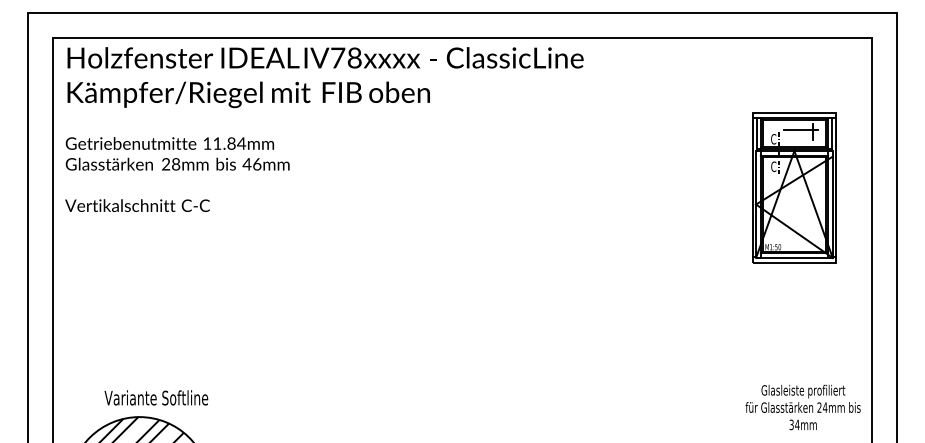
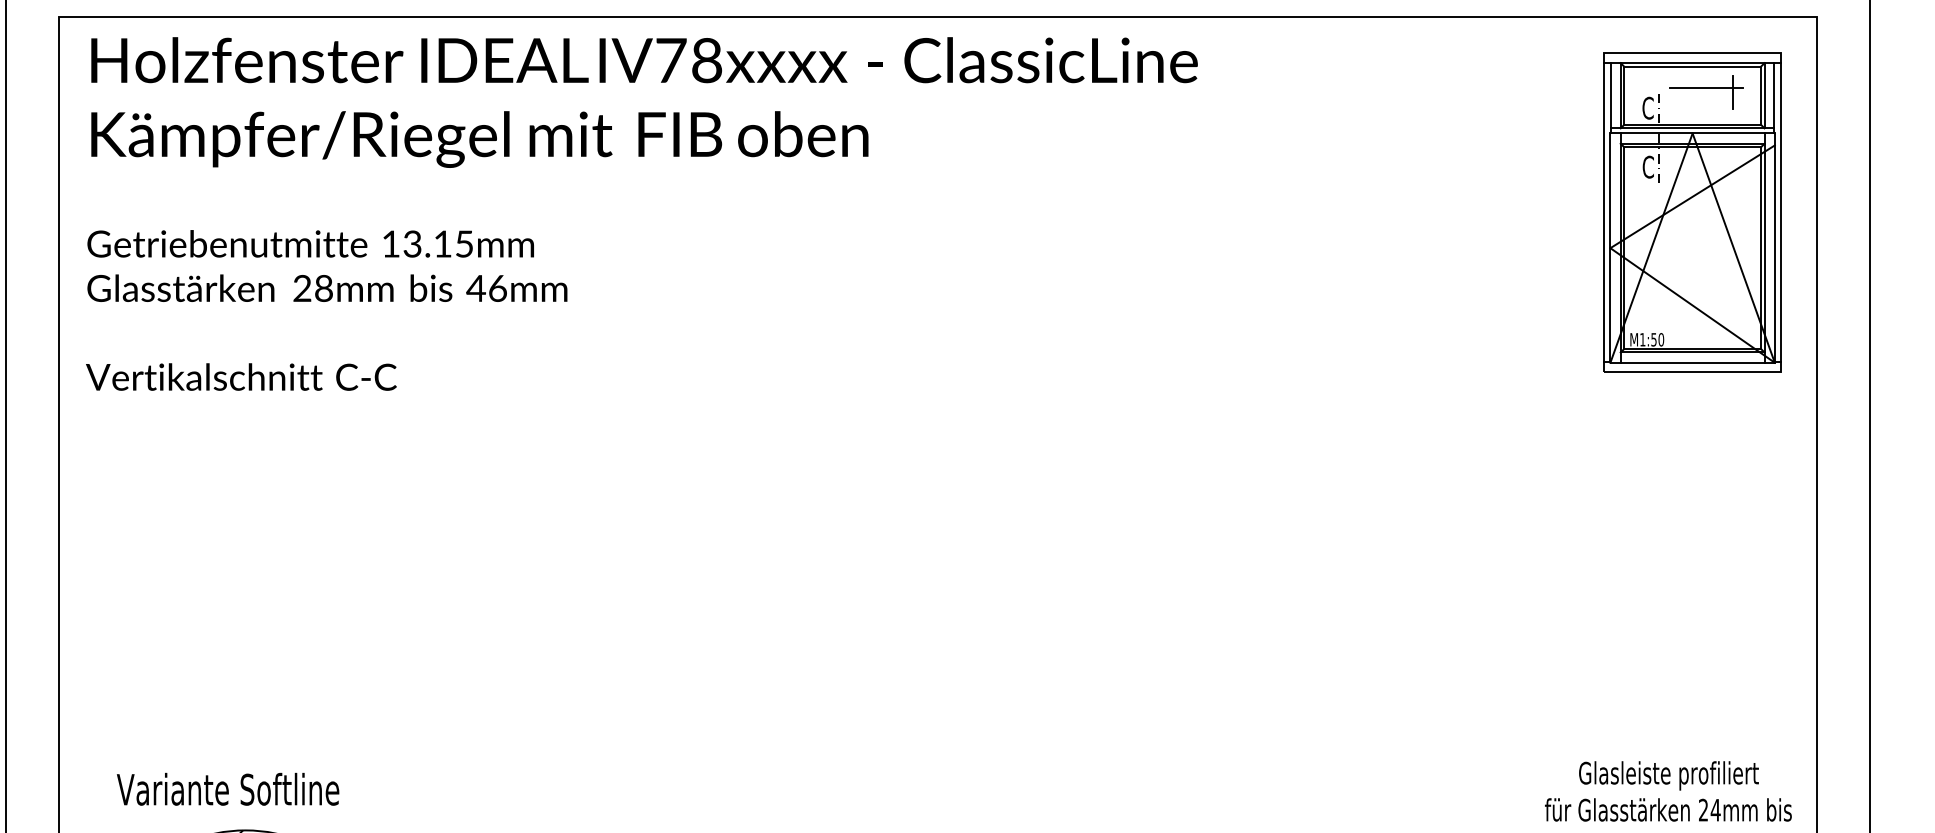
text: (229, 143) -> (438, 243), 11.84mm -> 13.15mm
part: (794, 187) -> (1692, 211), moved
text: (156, 397) -> (228, 788), moved

